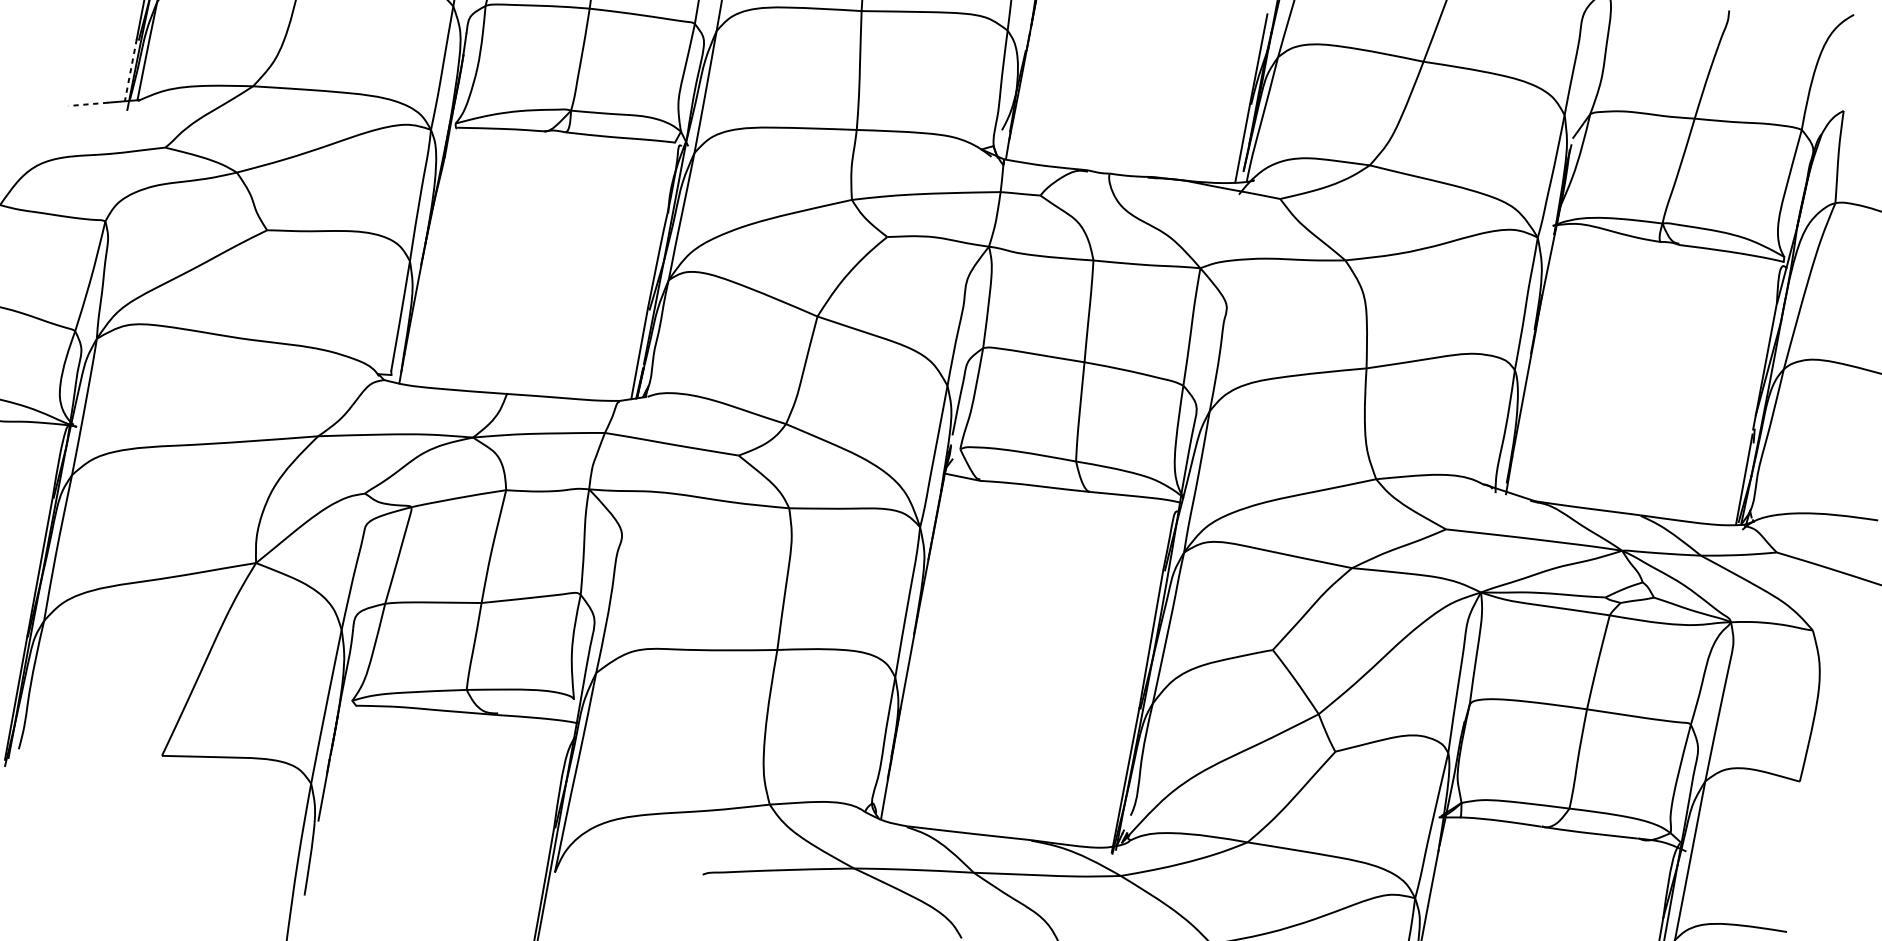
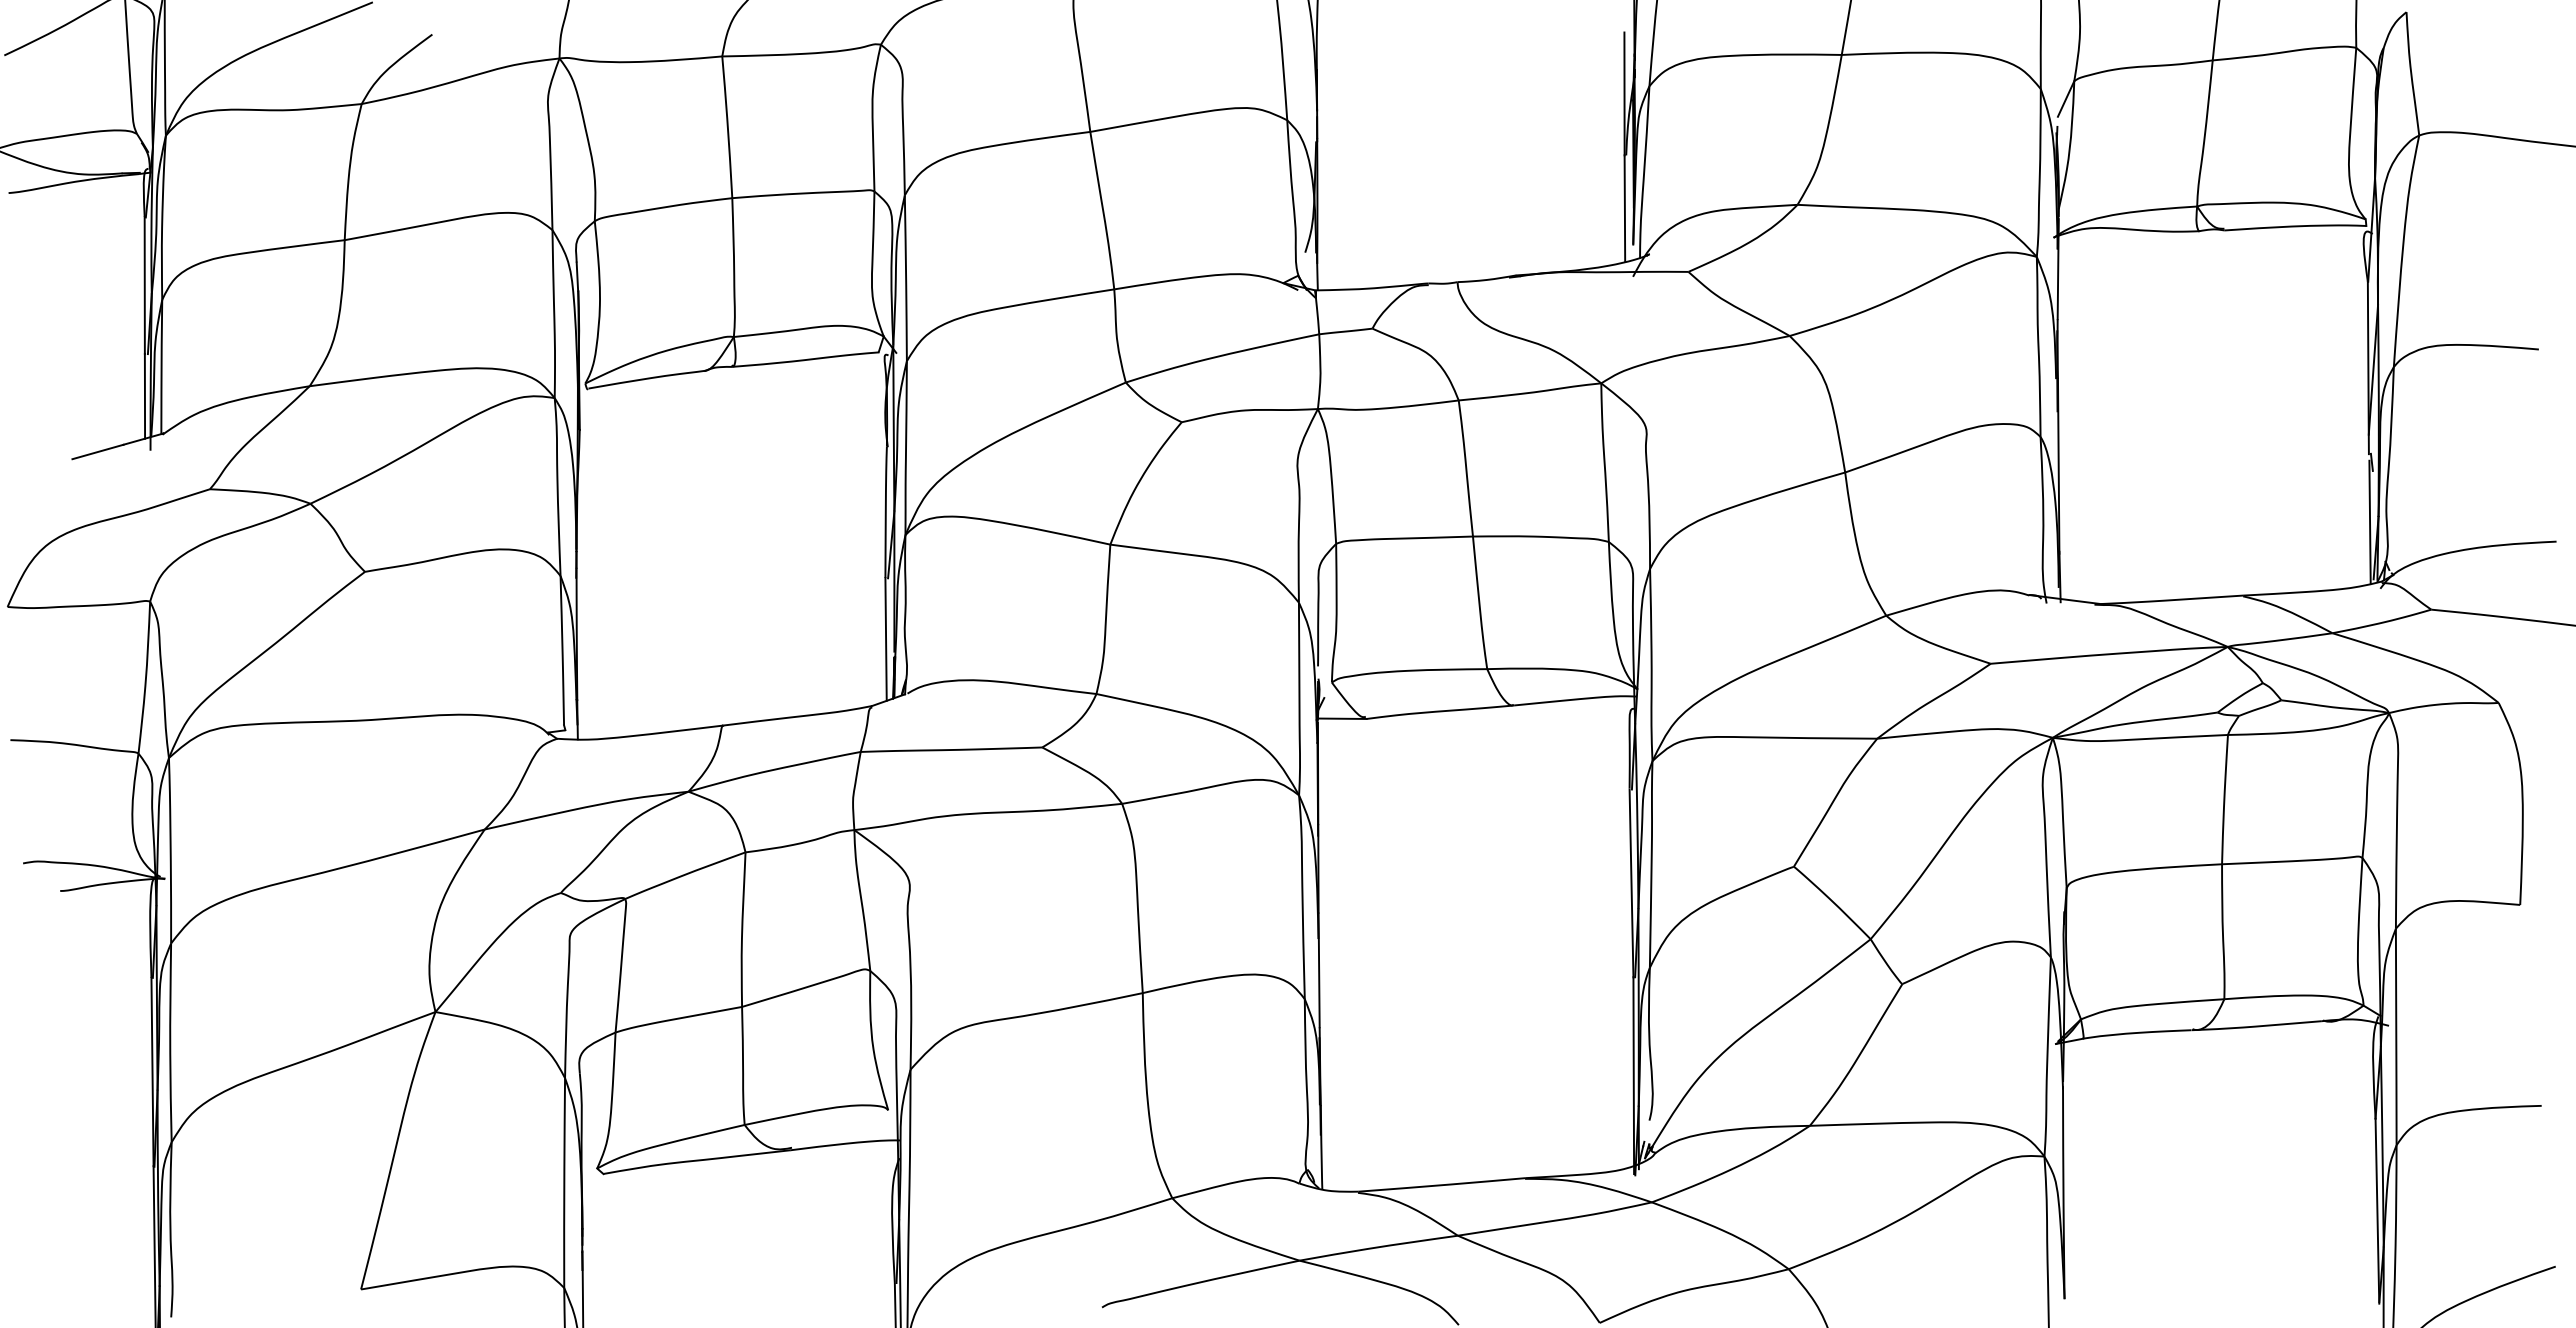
line: (130, 70) -> (144, 396), dashed -> solid
line: (88, 103) -> (97, 451), dashed -> solid

